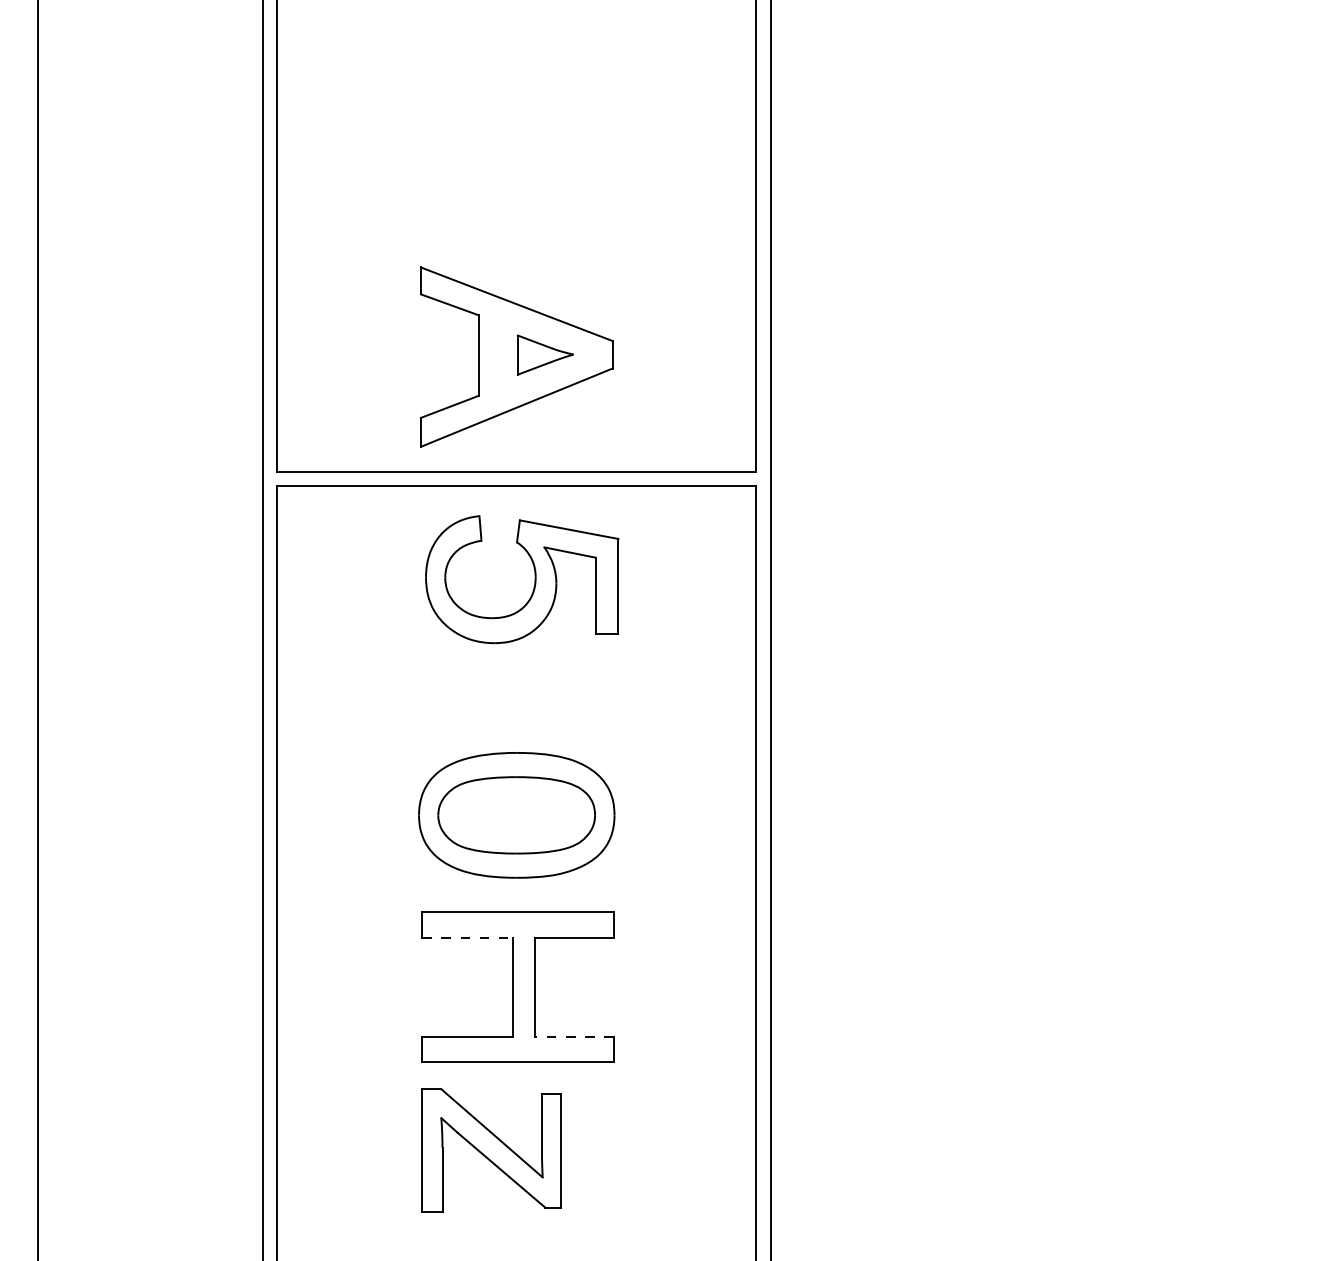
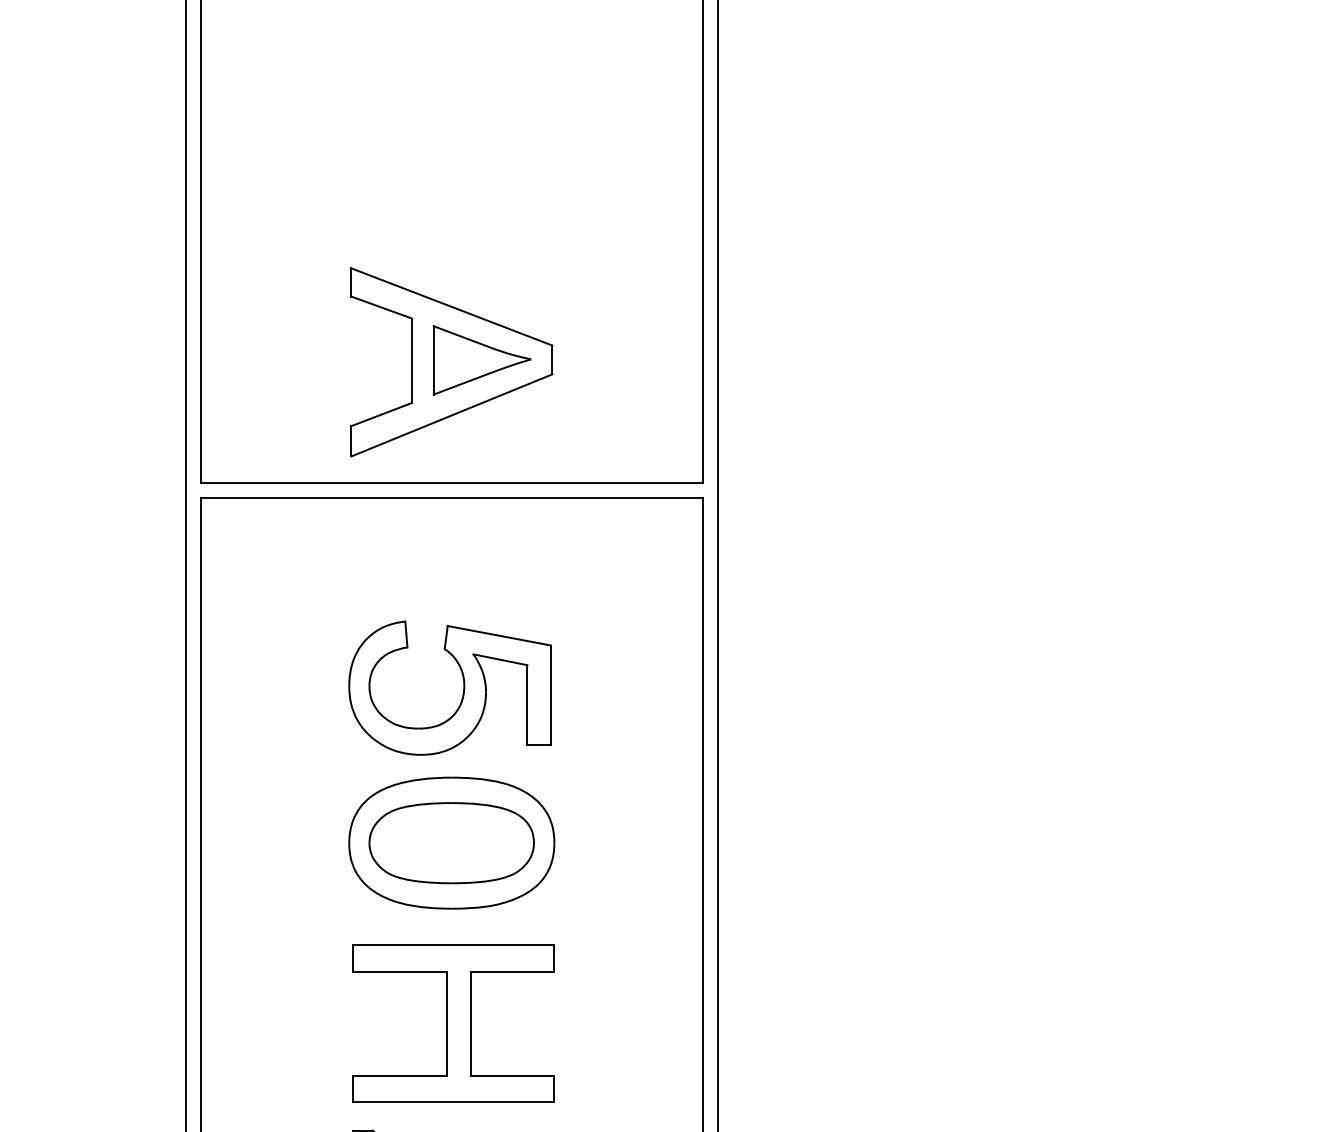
part: (545, 354) -> (481, 359), size x1.67
part: (534, 579) -> (463, 688), moved
line: (467, 937) -> (400, 971), dashed -> solid
line: (573, 1036) -> (511, 1075), dashed -> solid

